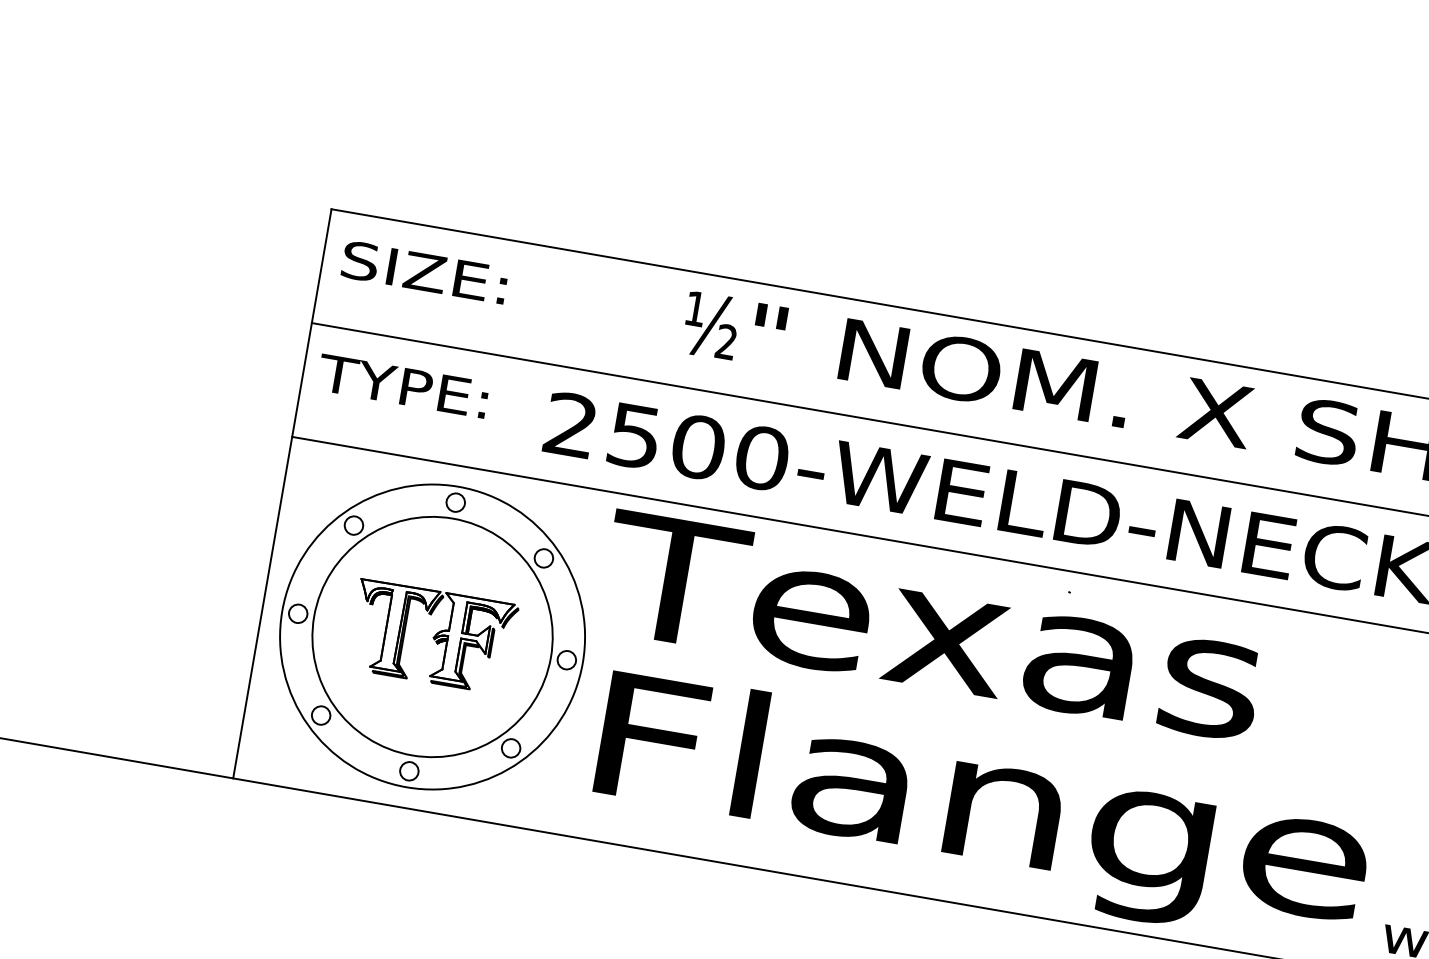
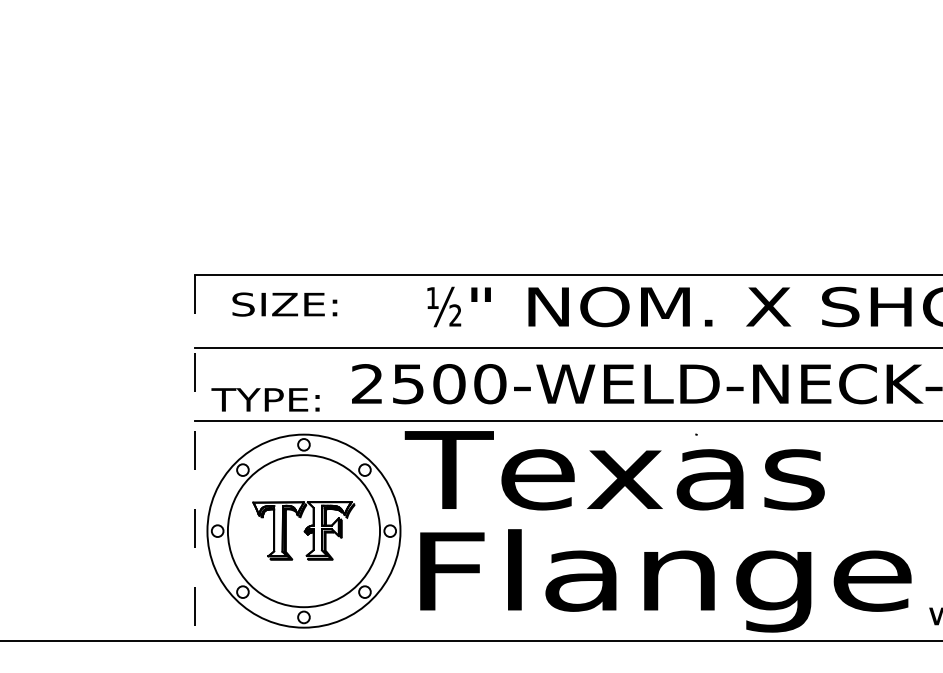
text: (424, 272) -> (284, 304), moved
text: (403, 385) -> (265, 399), moved
line: (281, 494) -> (194, 458), solid -> dashed

